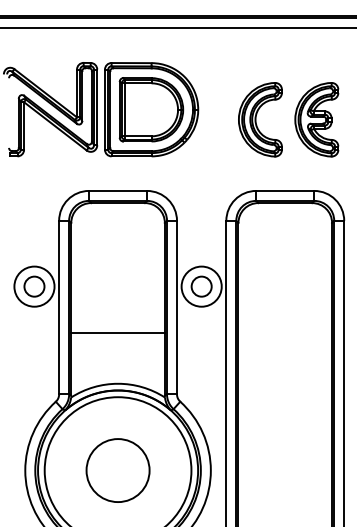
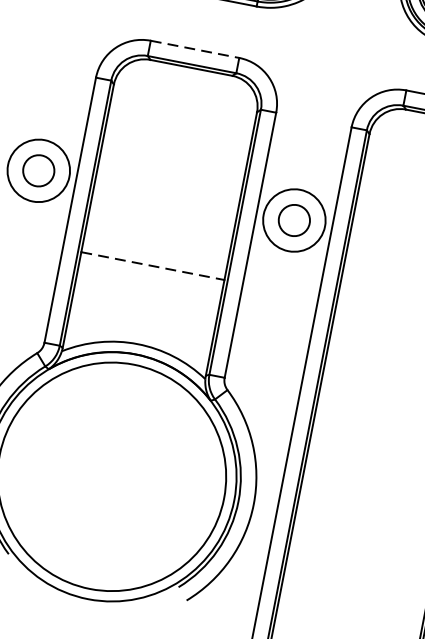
line: (118, 190) -> (195, 48), solid -> dashed
line: (118, 332) -> (153, 265), solid -> dashed
circle: (117, 470) -> (111, 476), removed

